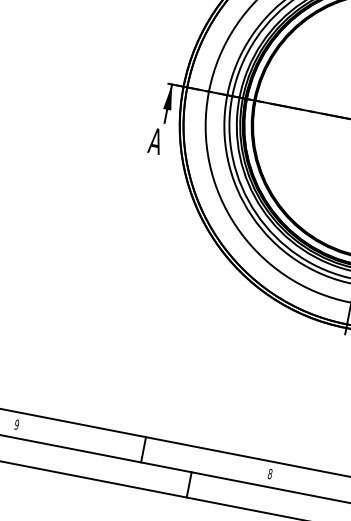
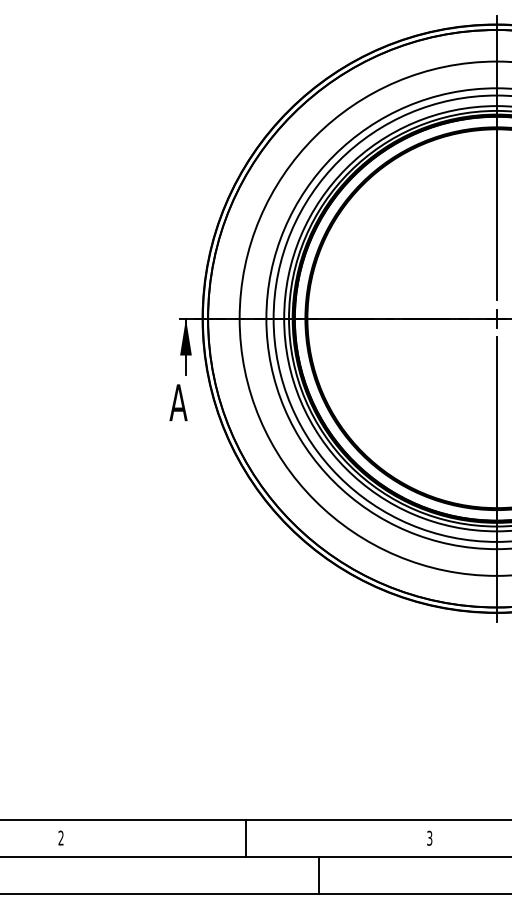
text: (16, 424) -> (60, 837), 9 -> 2
text: (270, 473) -> (429, 837), 8 -> 3

